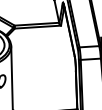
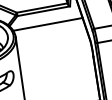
line: (39, 38) -> (47, 24), added

